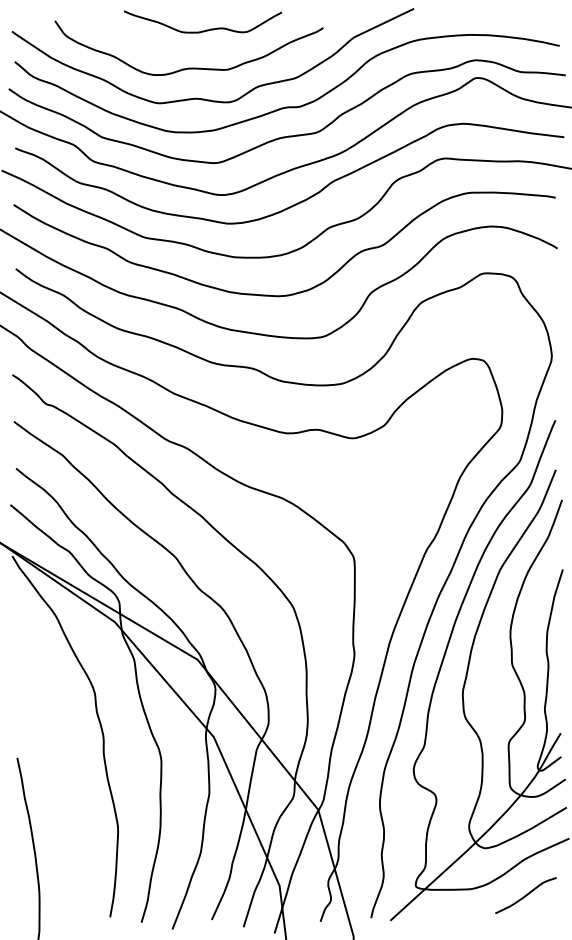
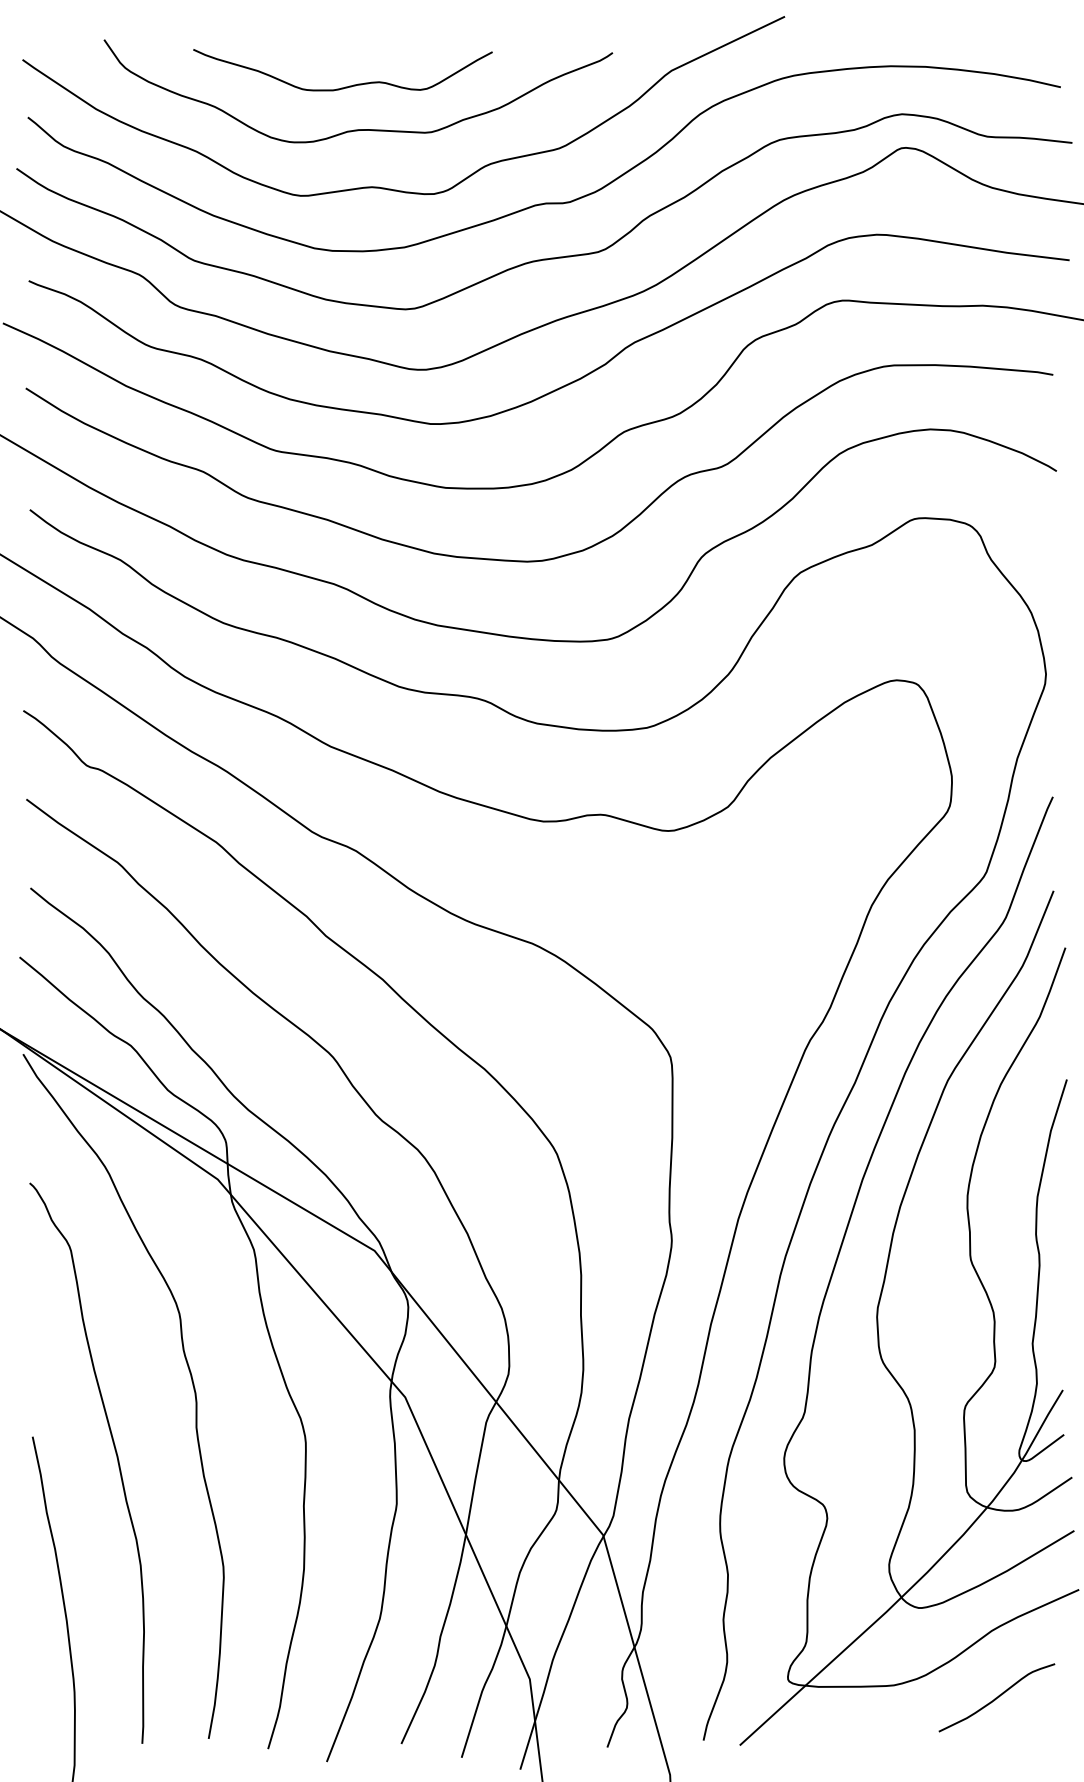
curve: (206, 29) -> (349, 84), moved
curve: (60, 767) -> (114, 1454), added

